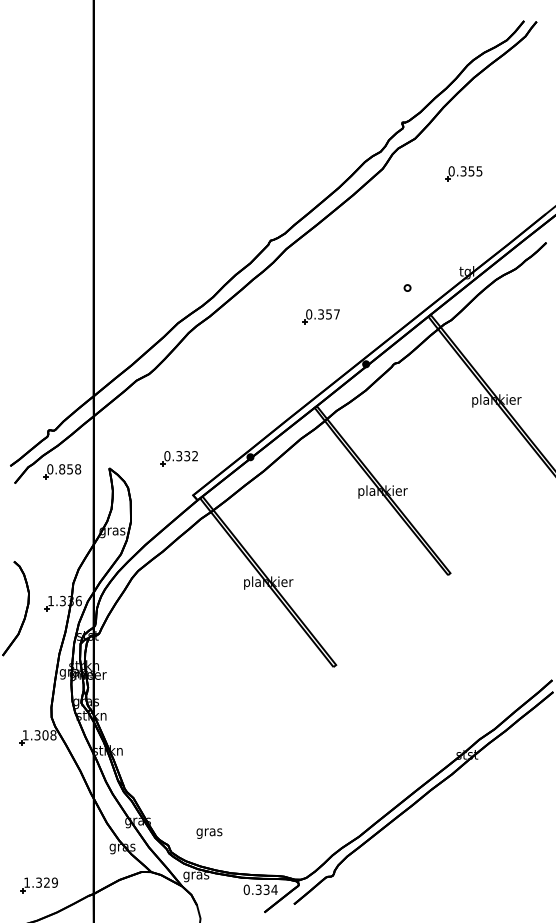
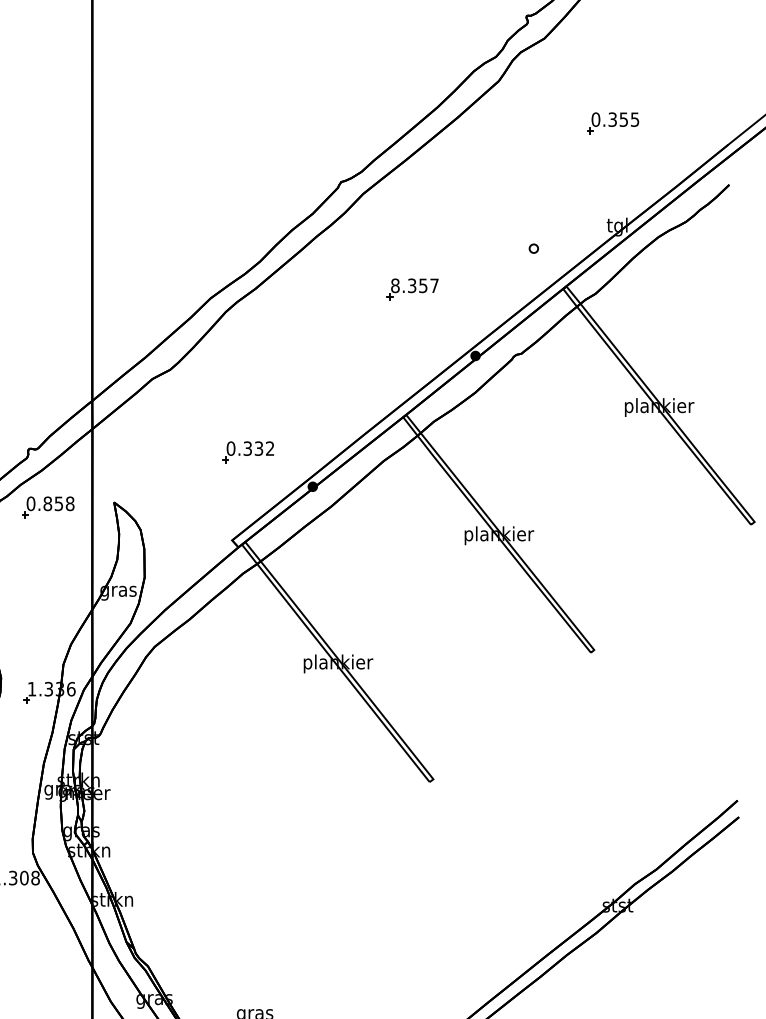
part: (463, 173) -> (612, 122), moved
text: (309, 314) -> (395, 285), 0.357 -> 8.357
part: (178, 458) -> (246, 451), moved

